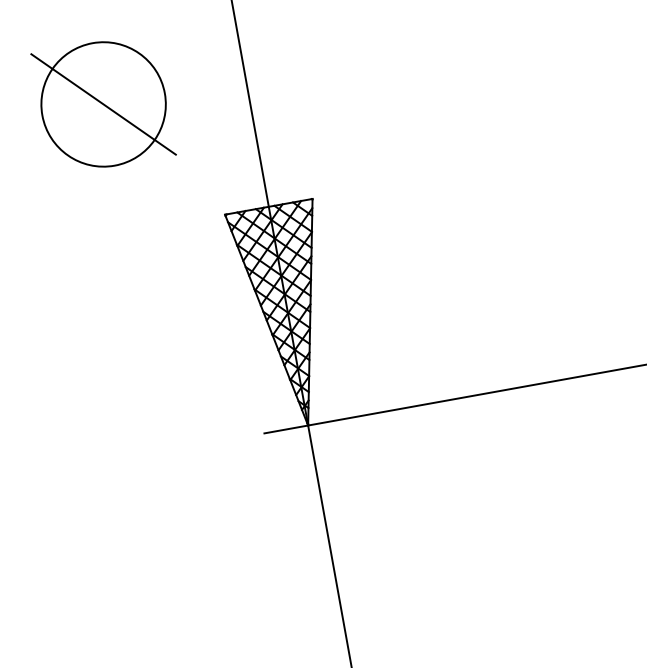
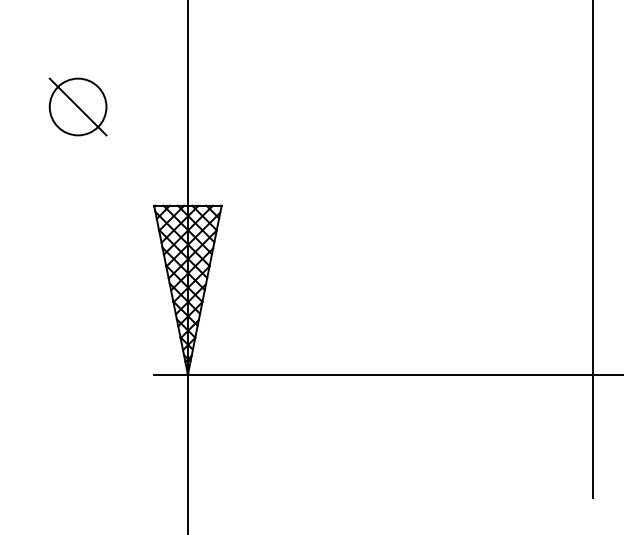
part: (102, 103) -> (77, 106), size x0.6

